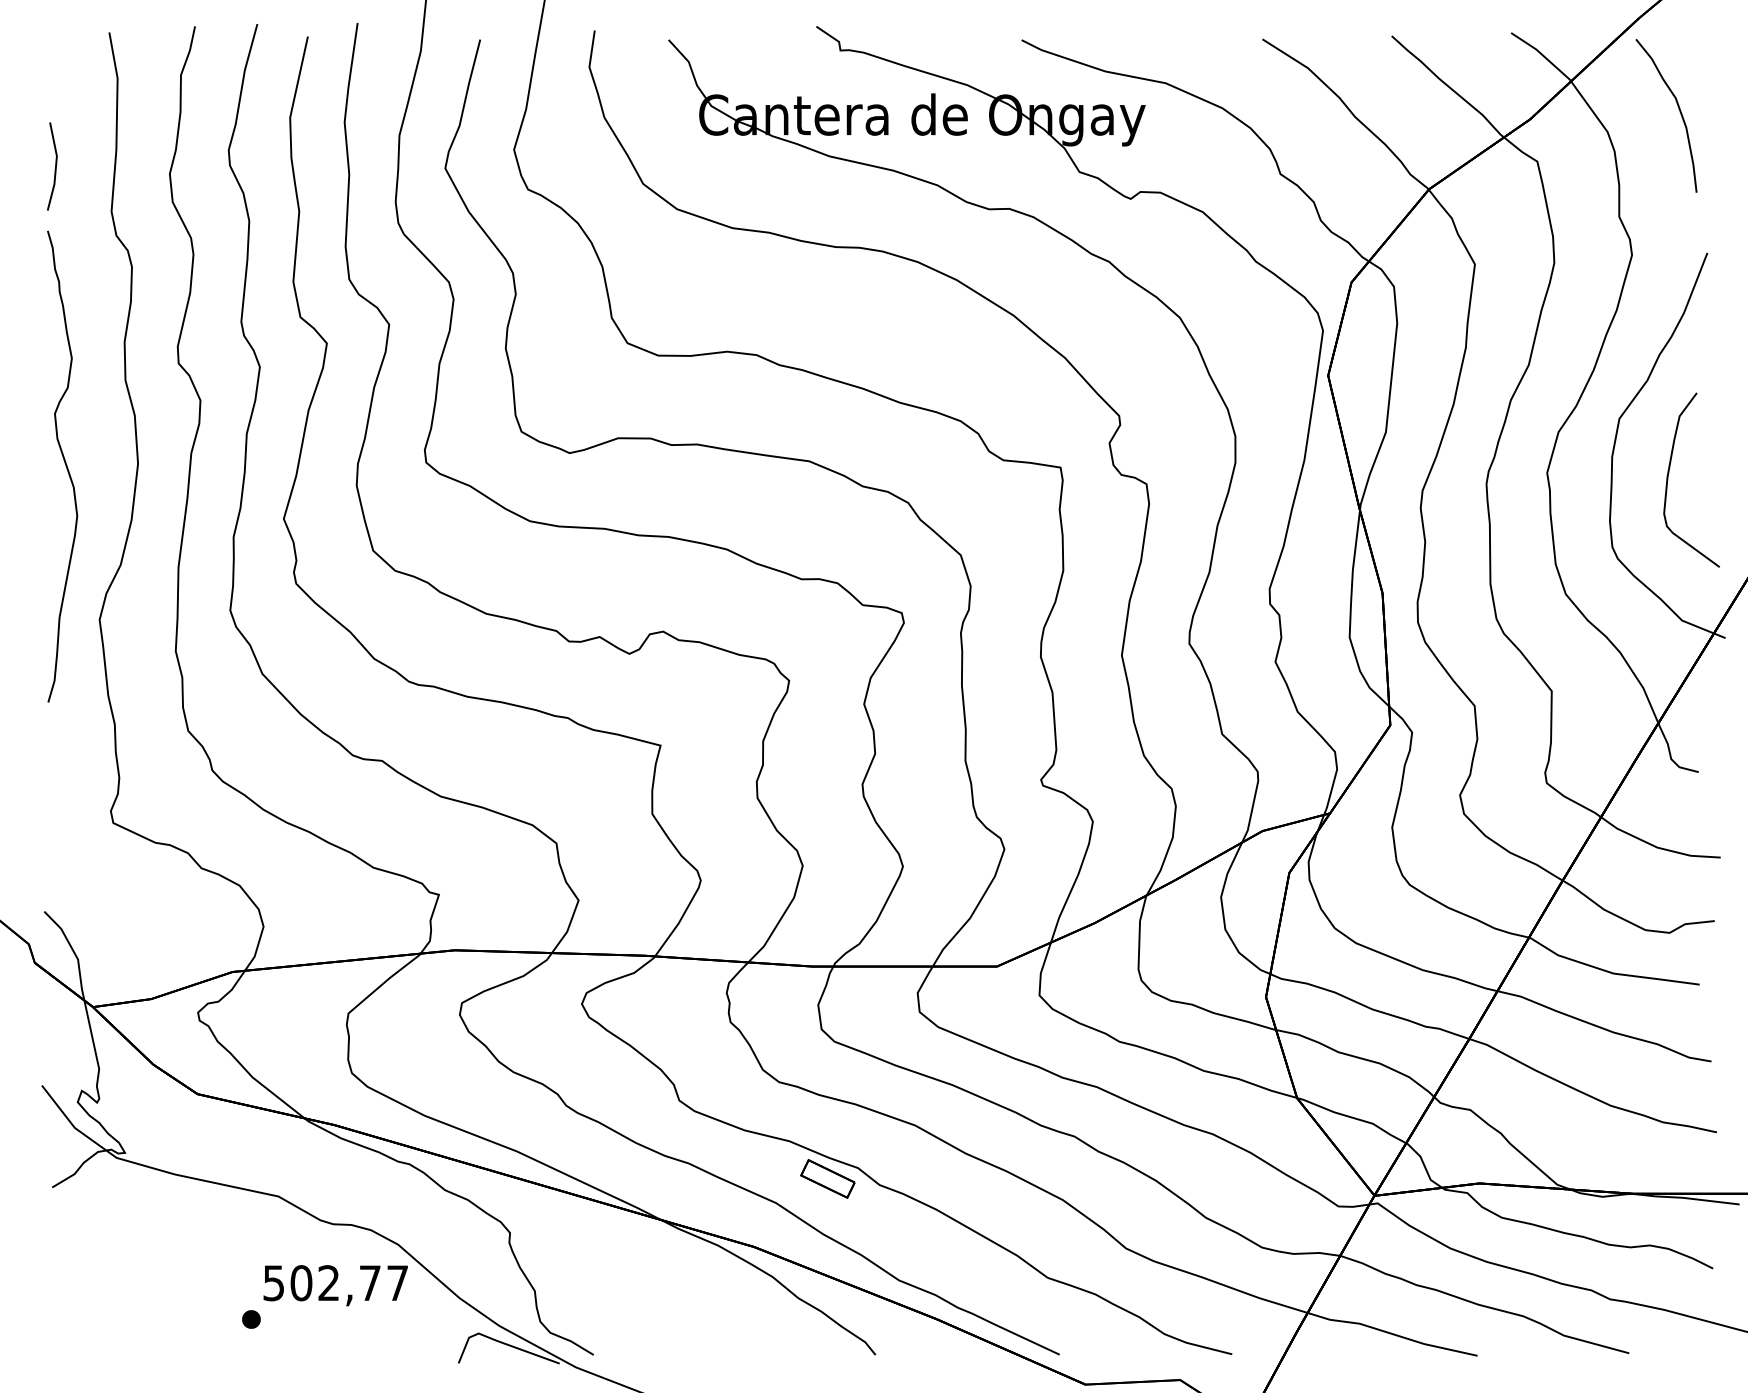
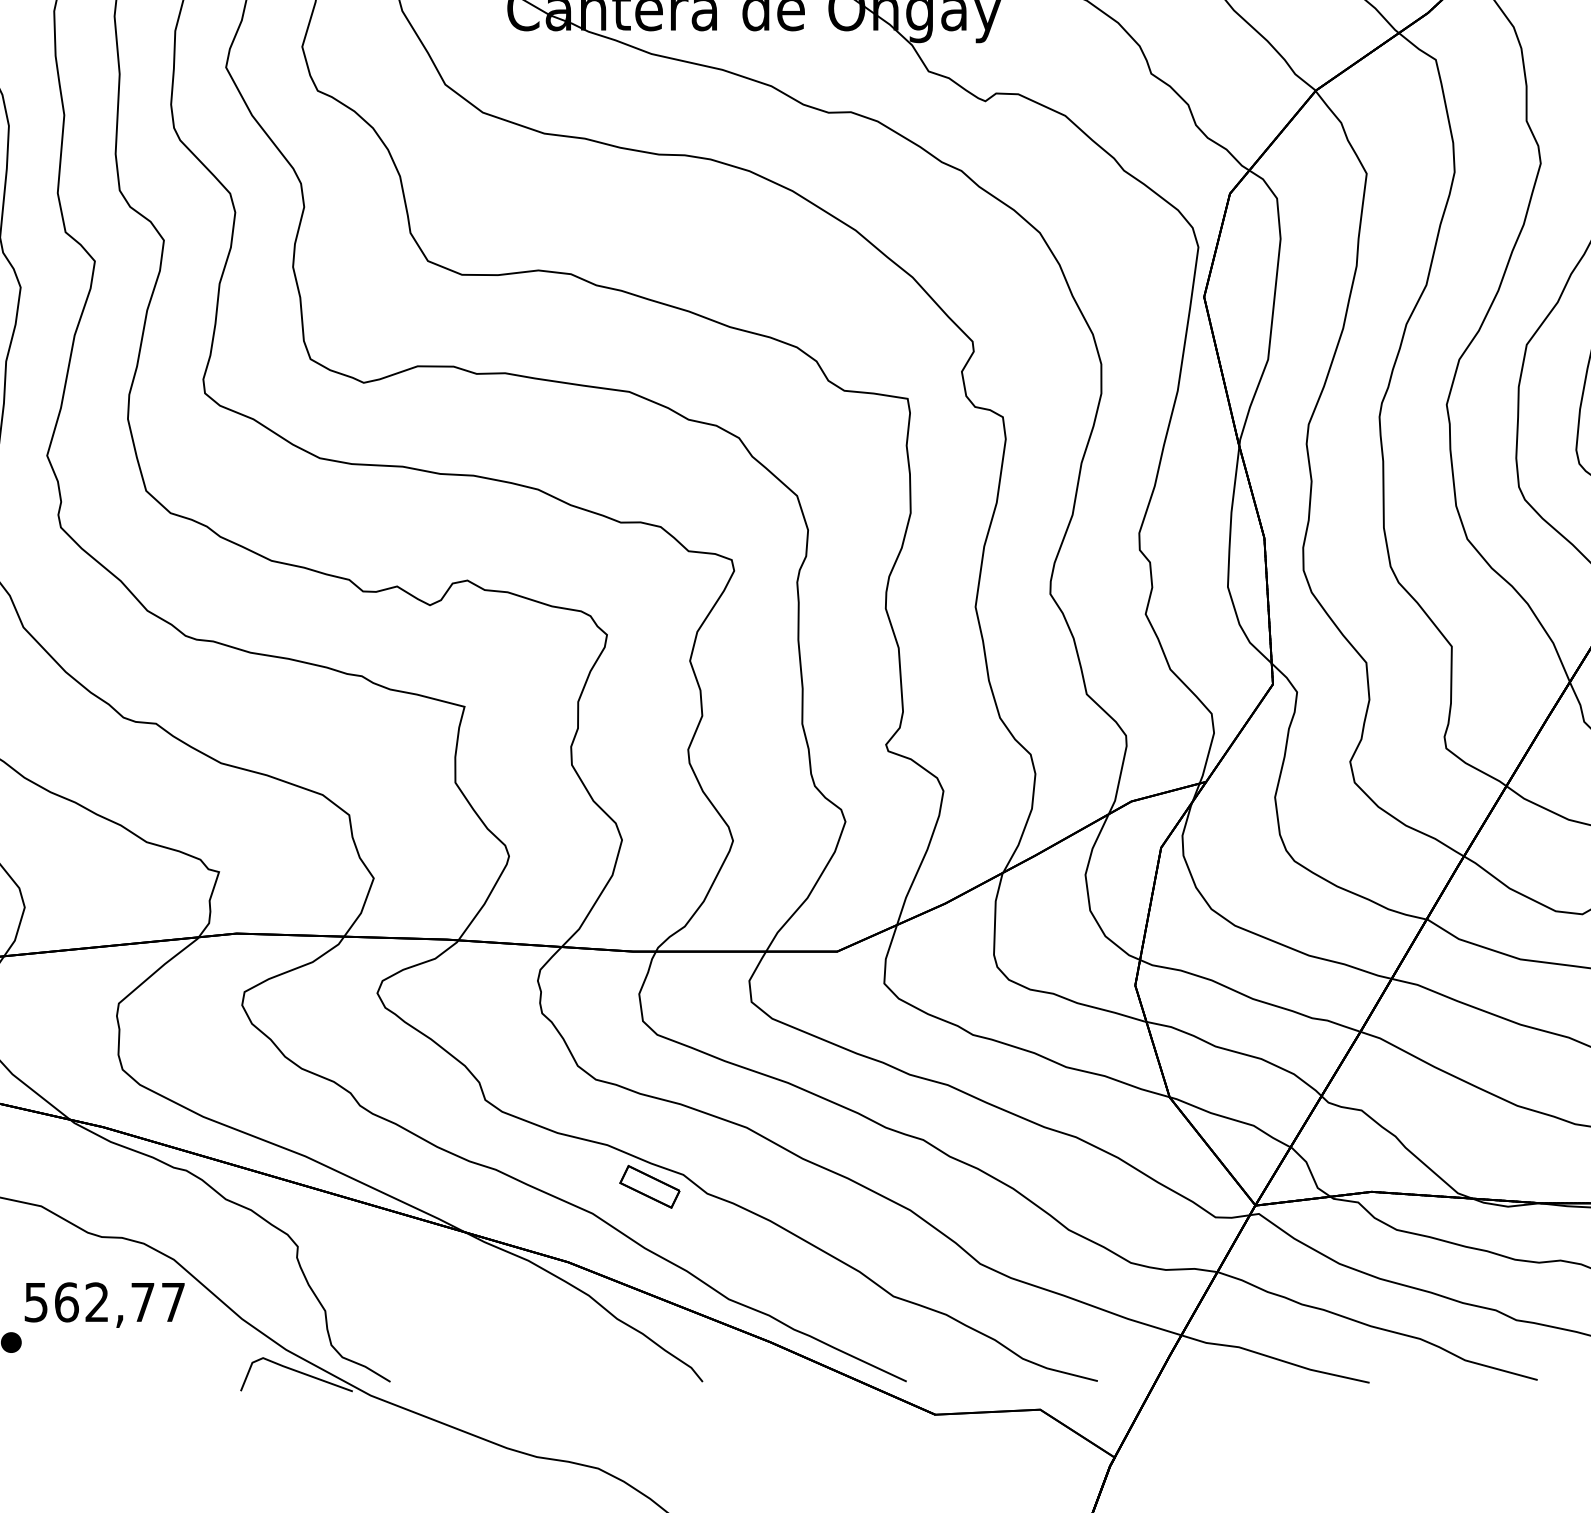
text: (301, 1283) -> (66, 1302), 502,77 -> 562,77

